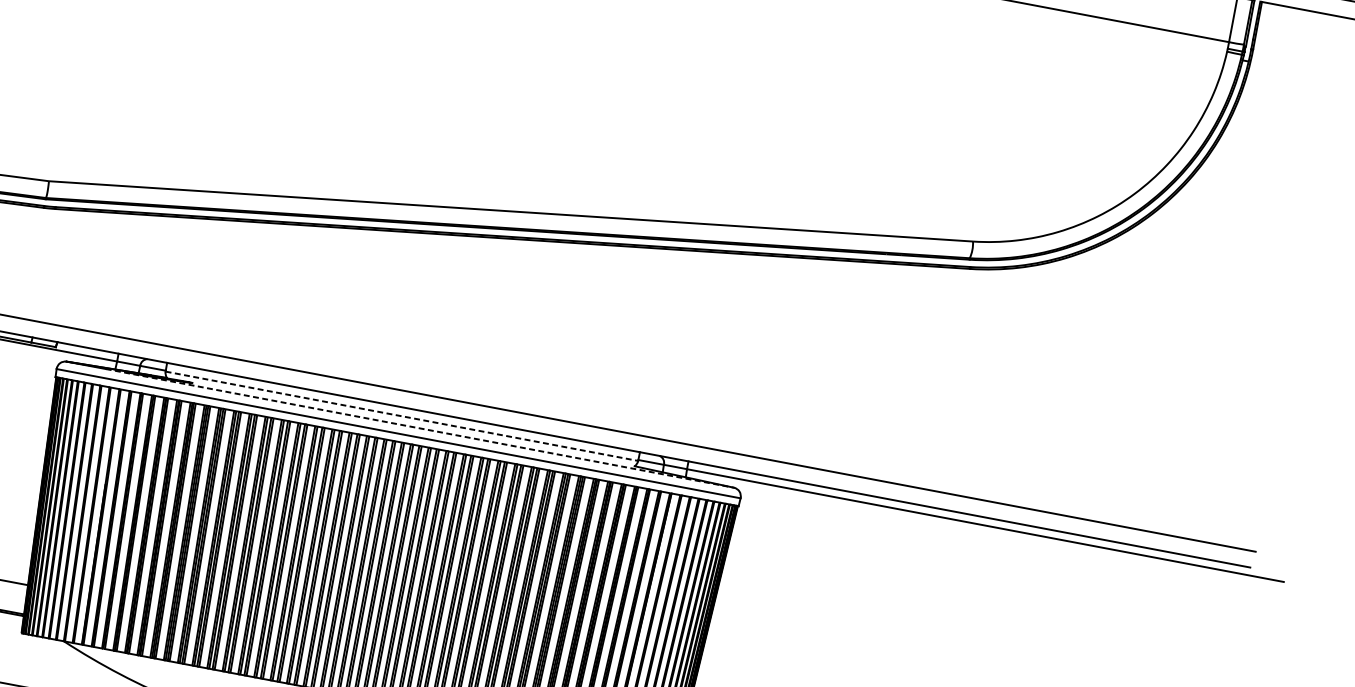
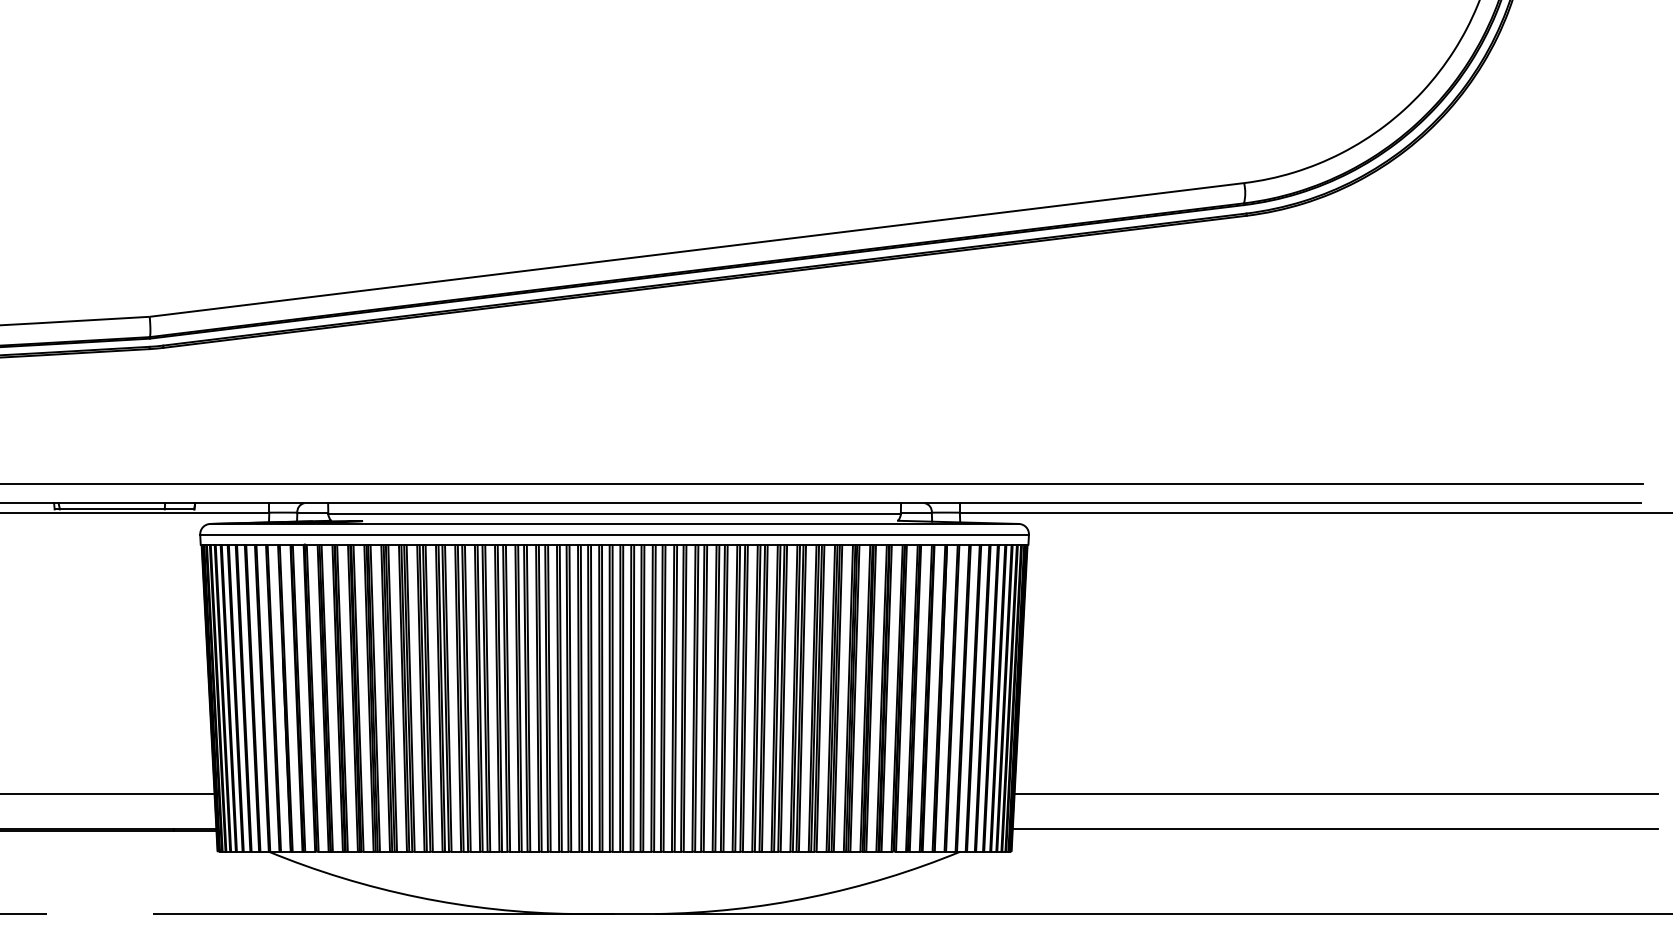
line: (402, 416) -> (615, 513), dashed -> solid
line: (420, 428) -> (638, 523), dashed -> solid

